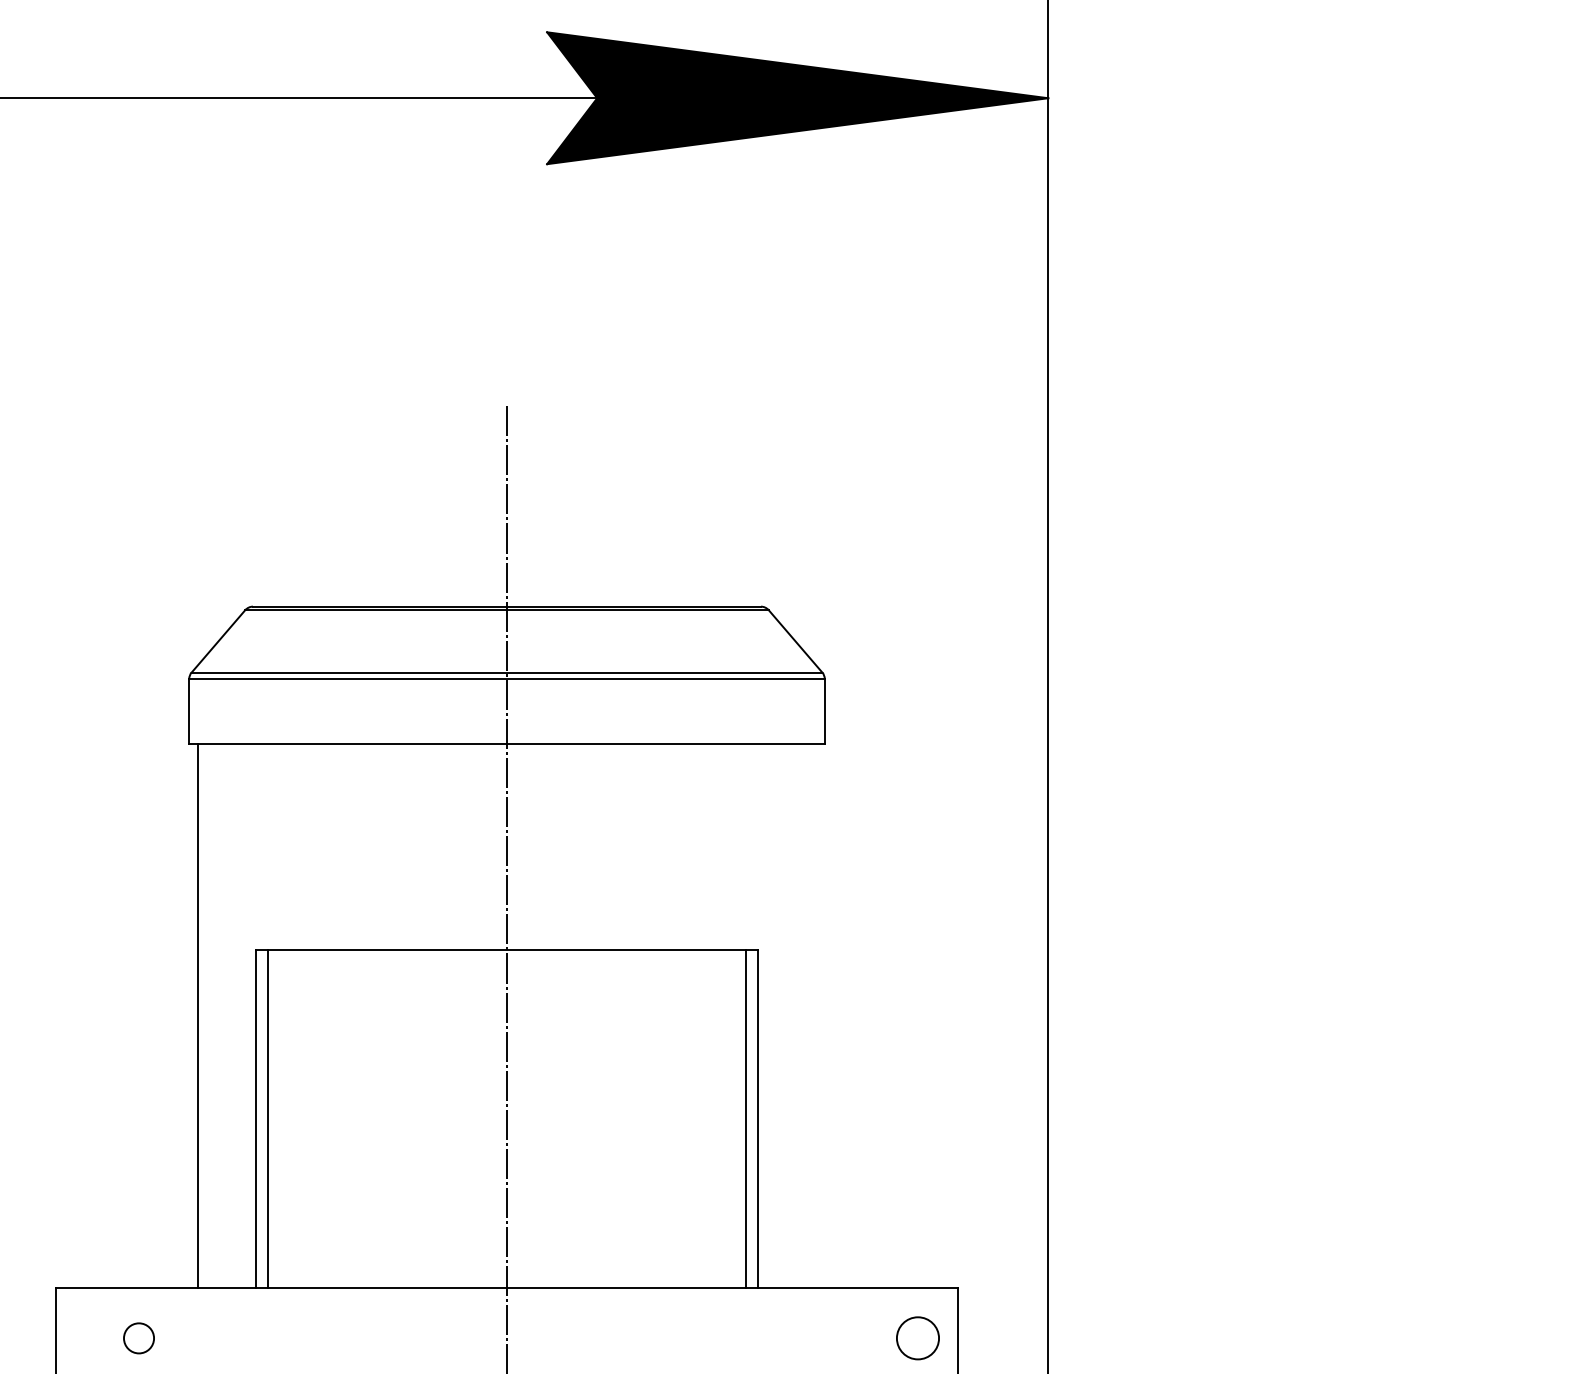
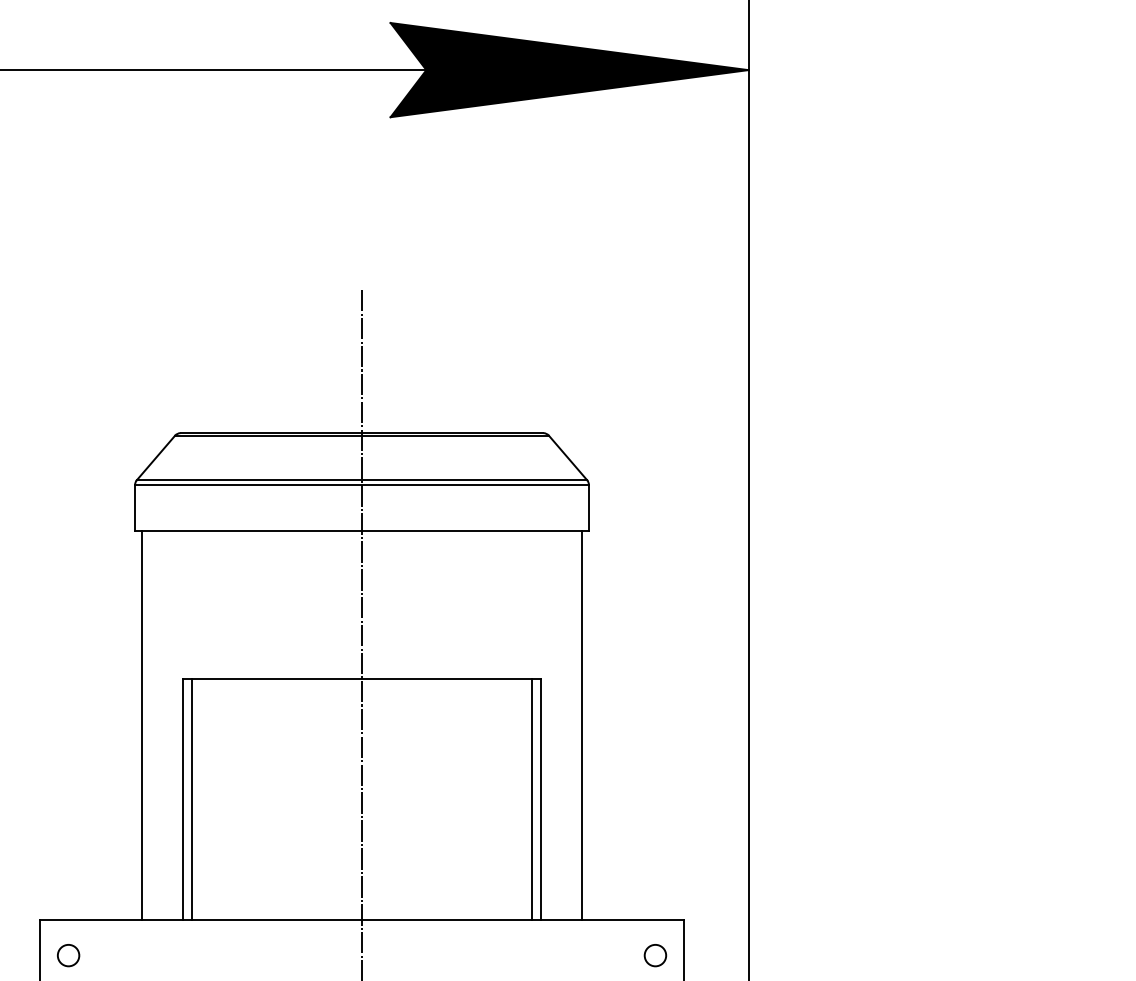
line: (815, 1015) -> (582, 725), added
circle: (138, 1338) -> (68, 955), moved
circle: (917, 1338) -> (655, 955), size x0.71

